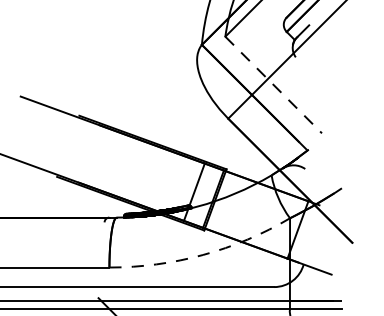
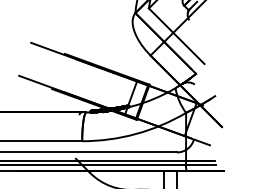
line: (275, 85) -> (177, 36), dashed -> solid
arc: (203, 255) -> (136, 134), dashed -> solid

